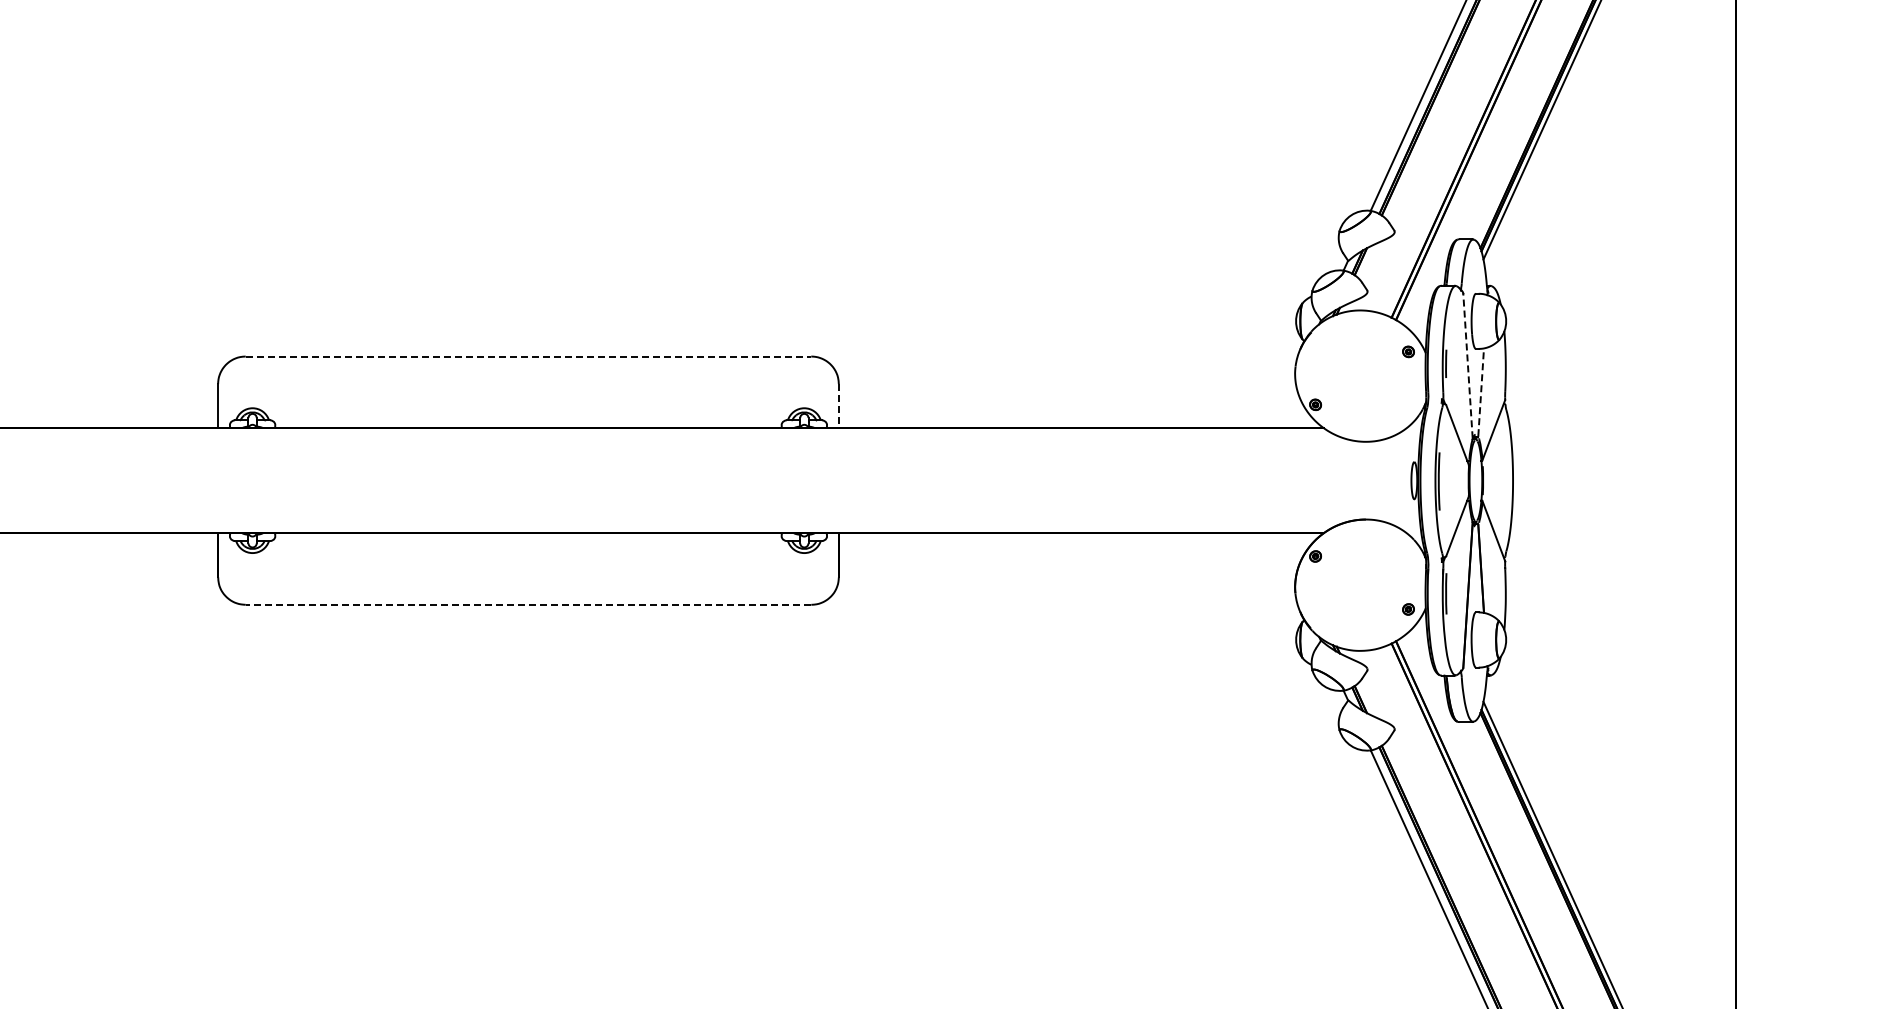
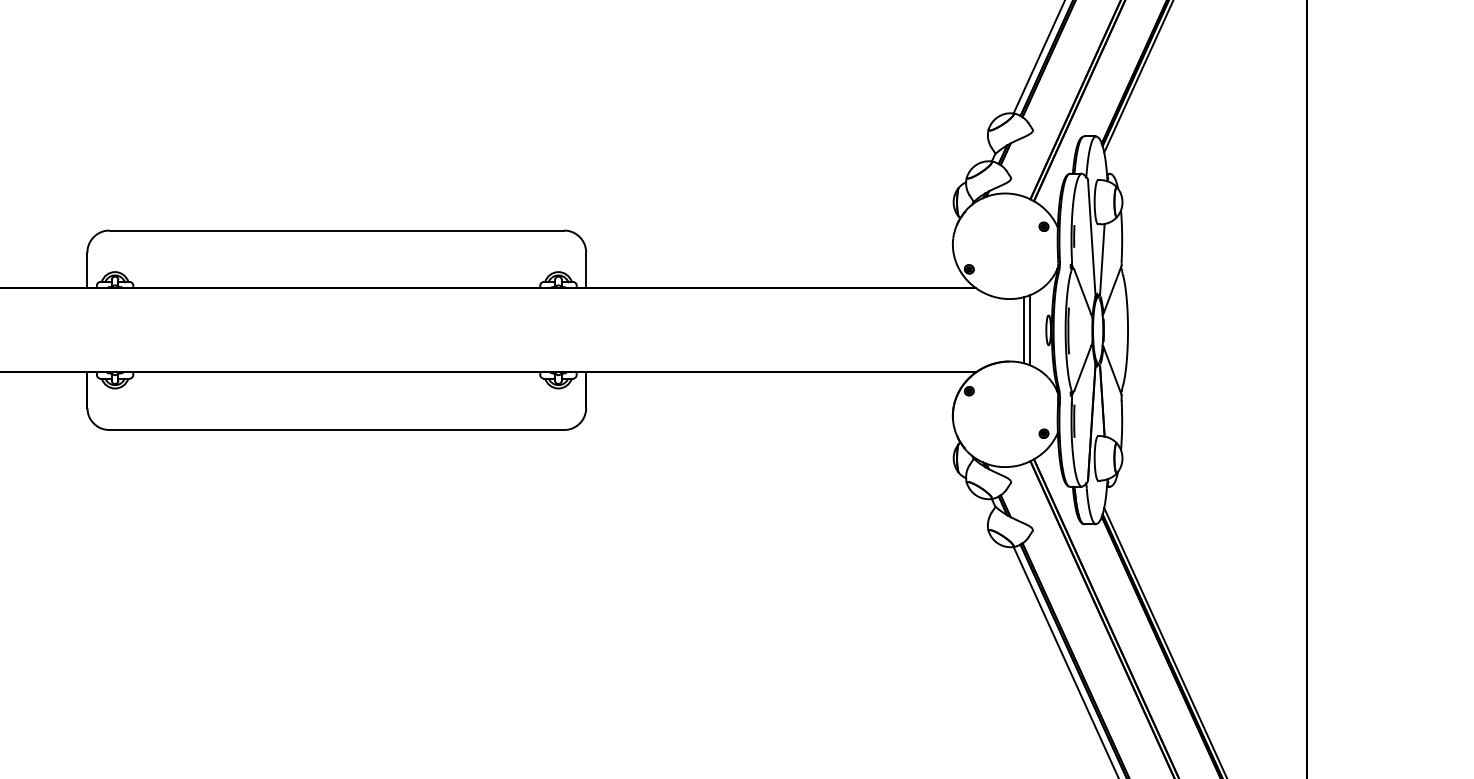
line: (528, 356) -> (336, 230), dashed -> solid
line: (1467, 365) -> (1091, 237), dashed -> solid
line: (1481, 392) -> (1102, 259), dashed -> solid
line: (838, 406) -> (585, 270), dashed -> solid
line: (1383, 480) -> (1023, 330), added
line: (1390, 480) -> (1029, 330), added
line: (528, 604) -> (336, 429), dashed -> solid

